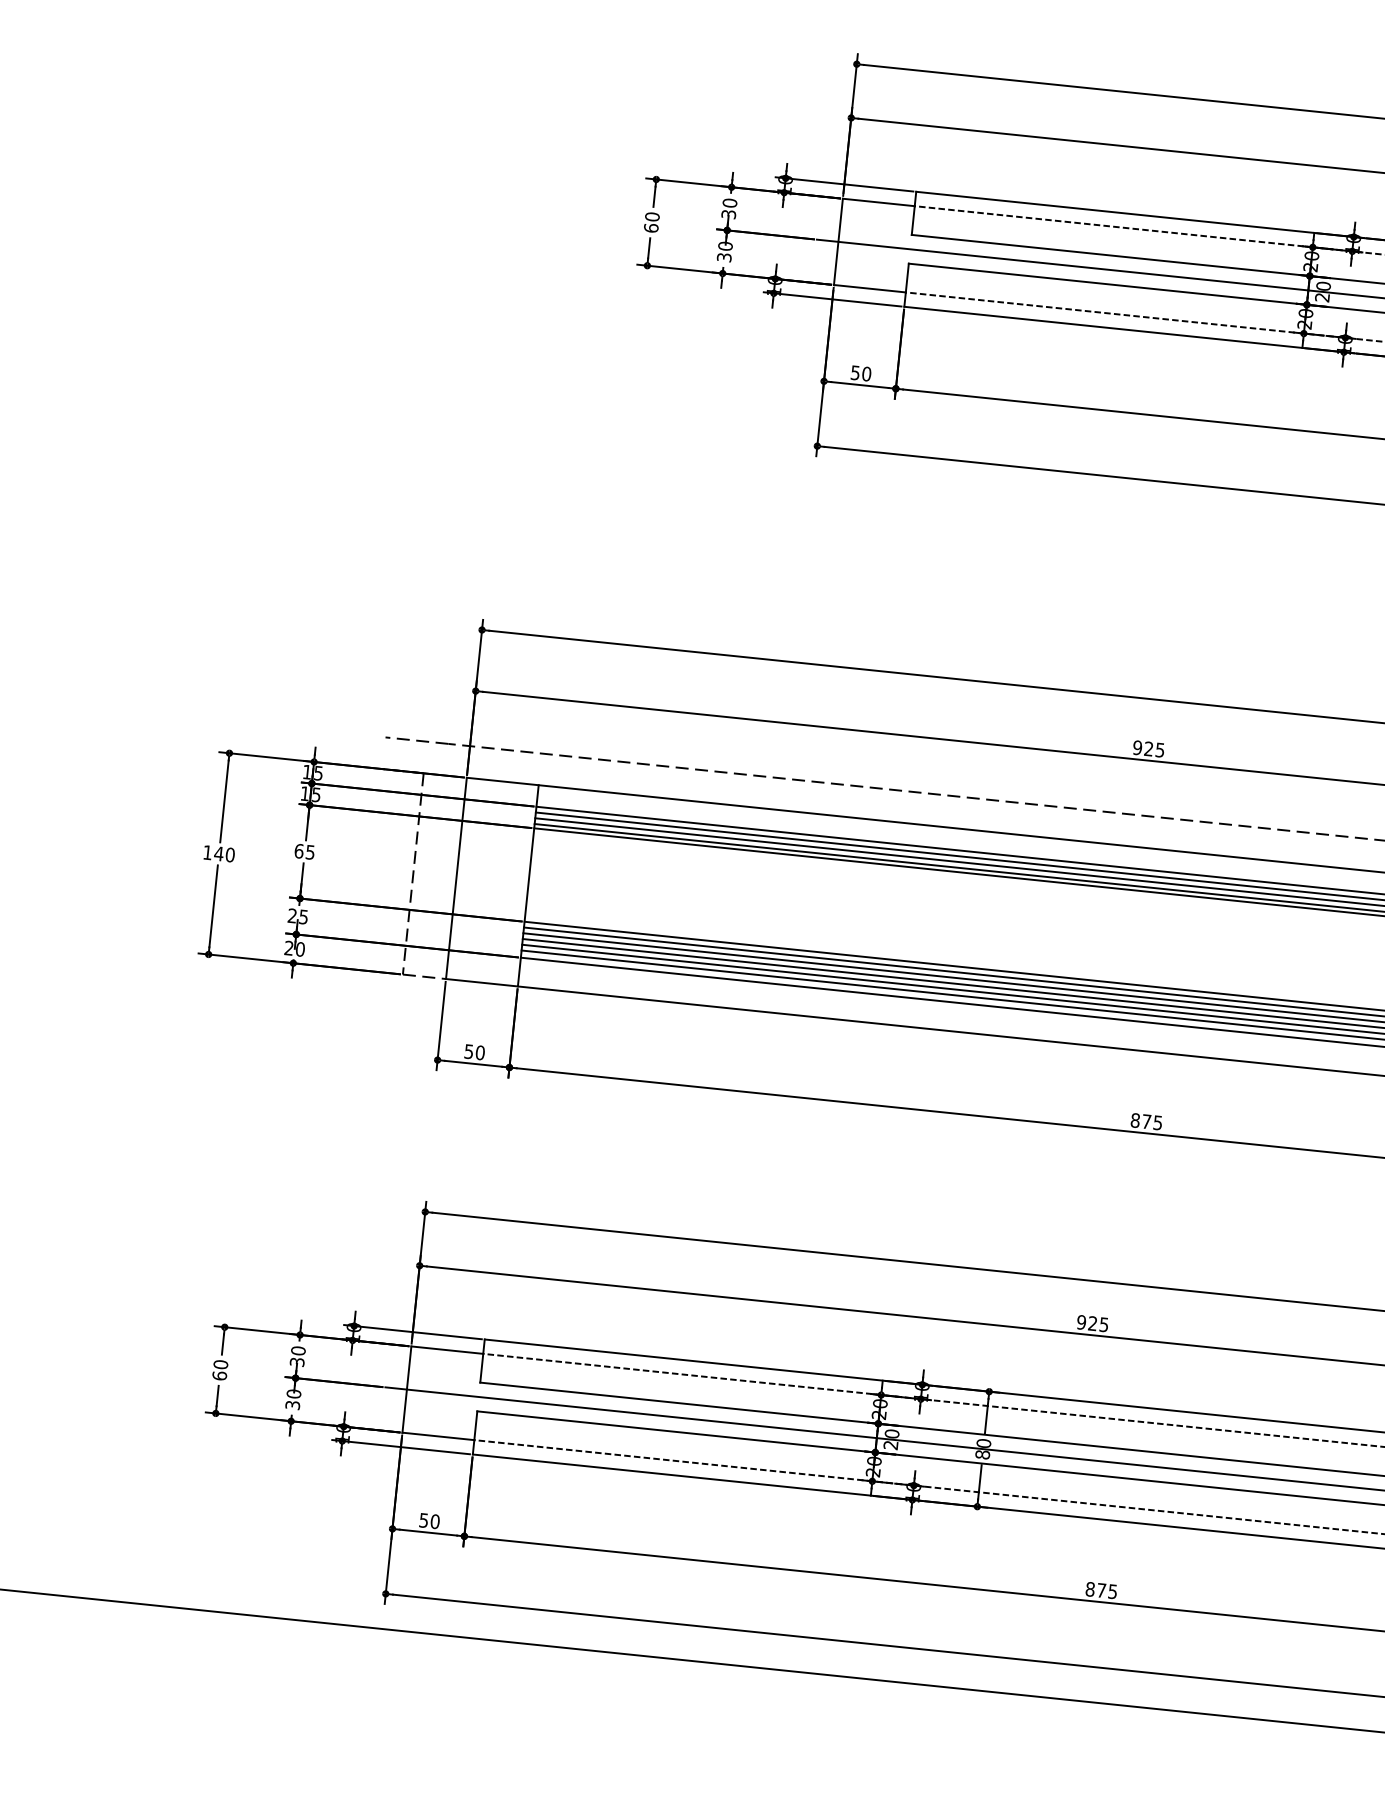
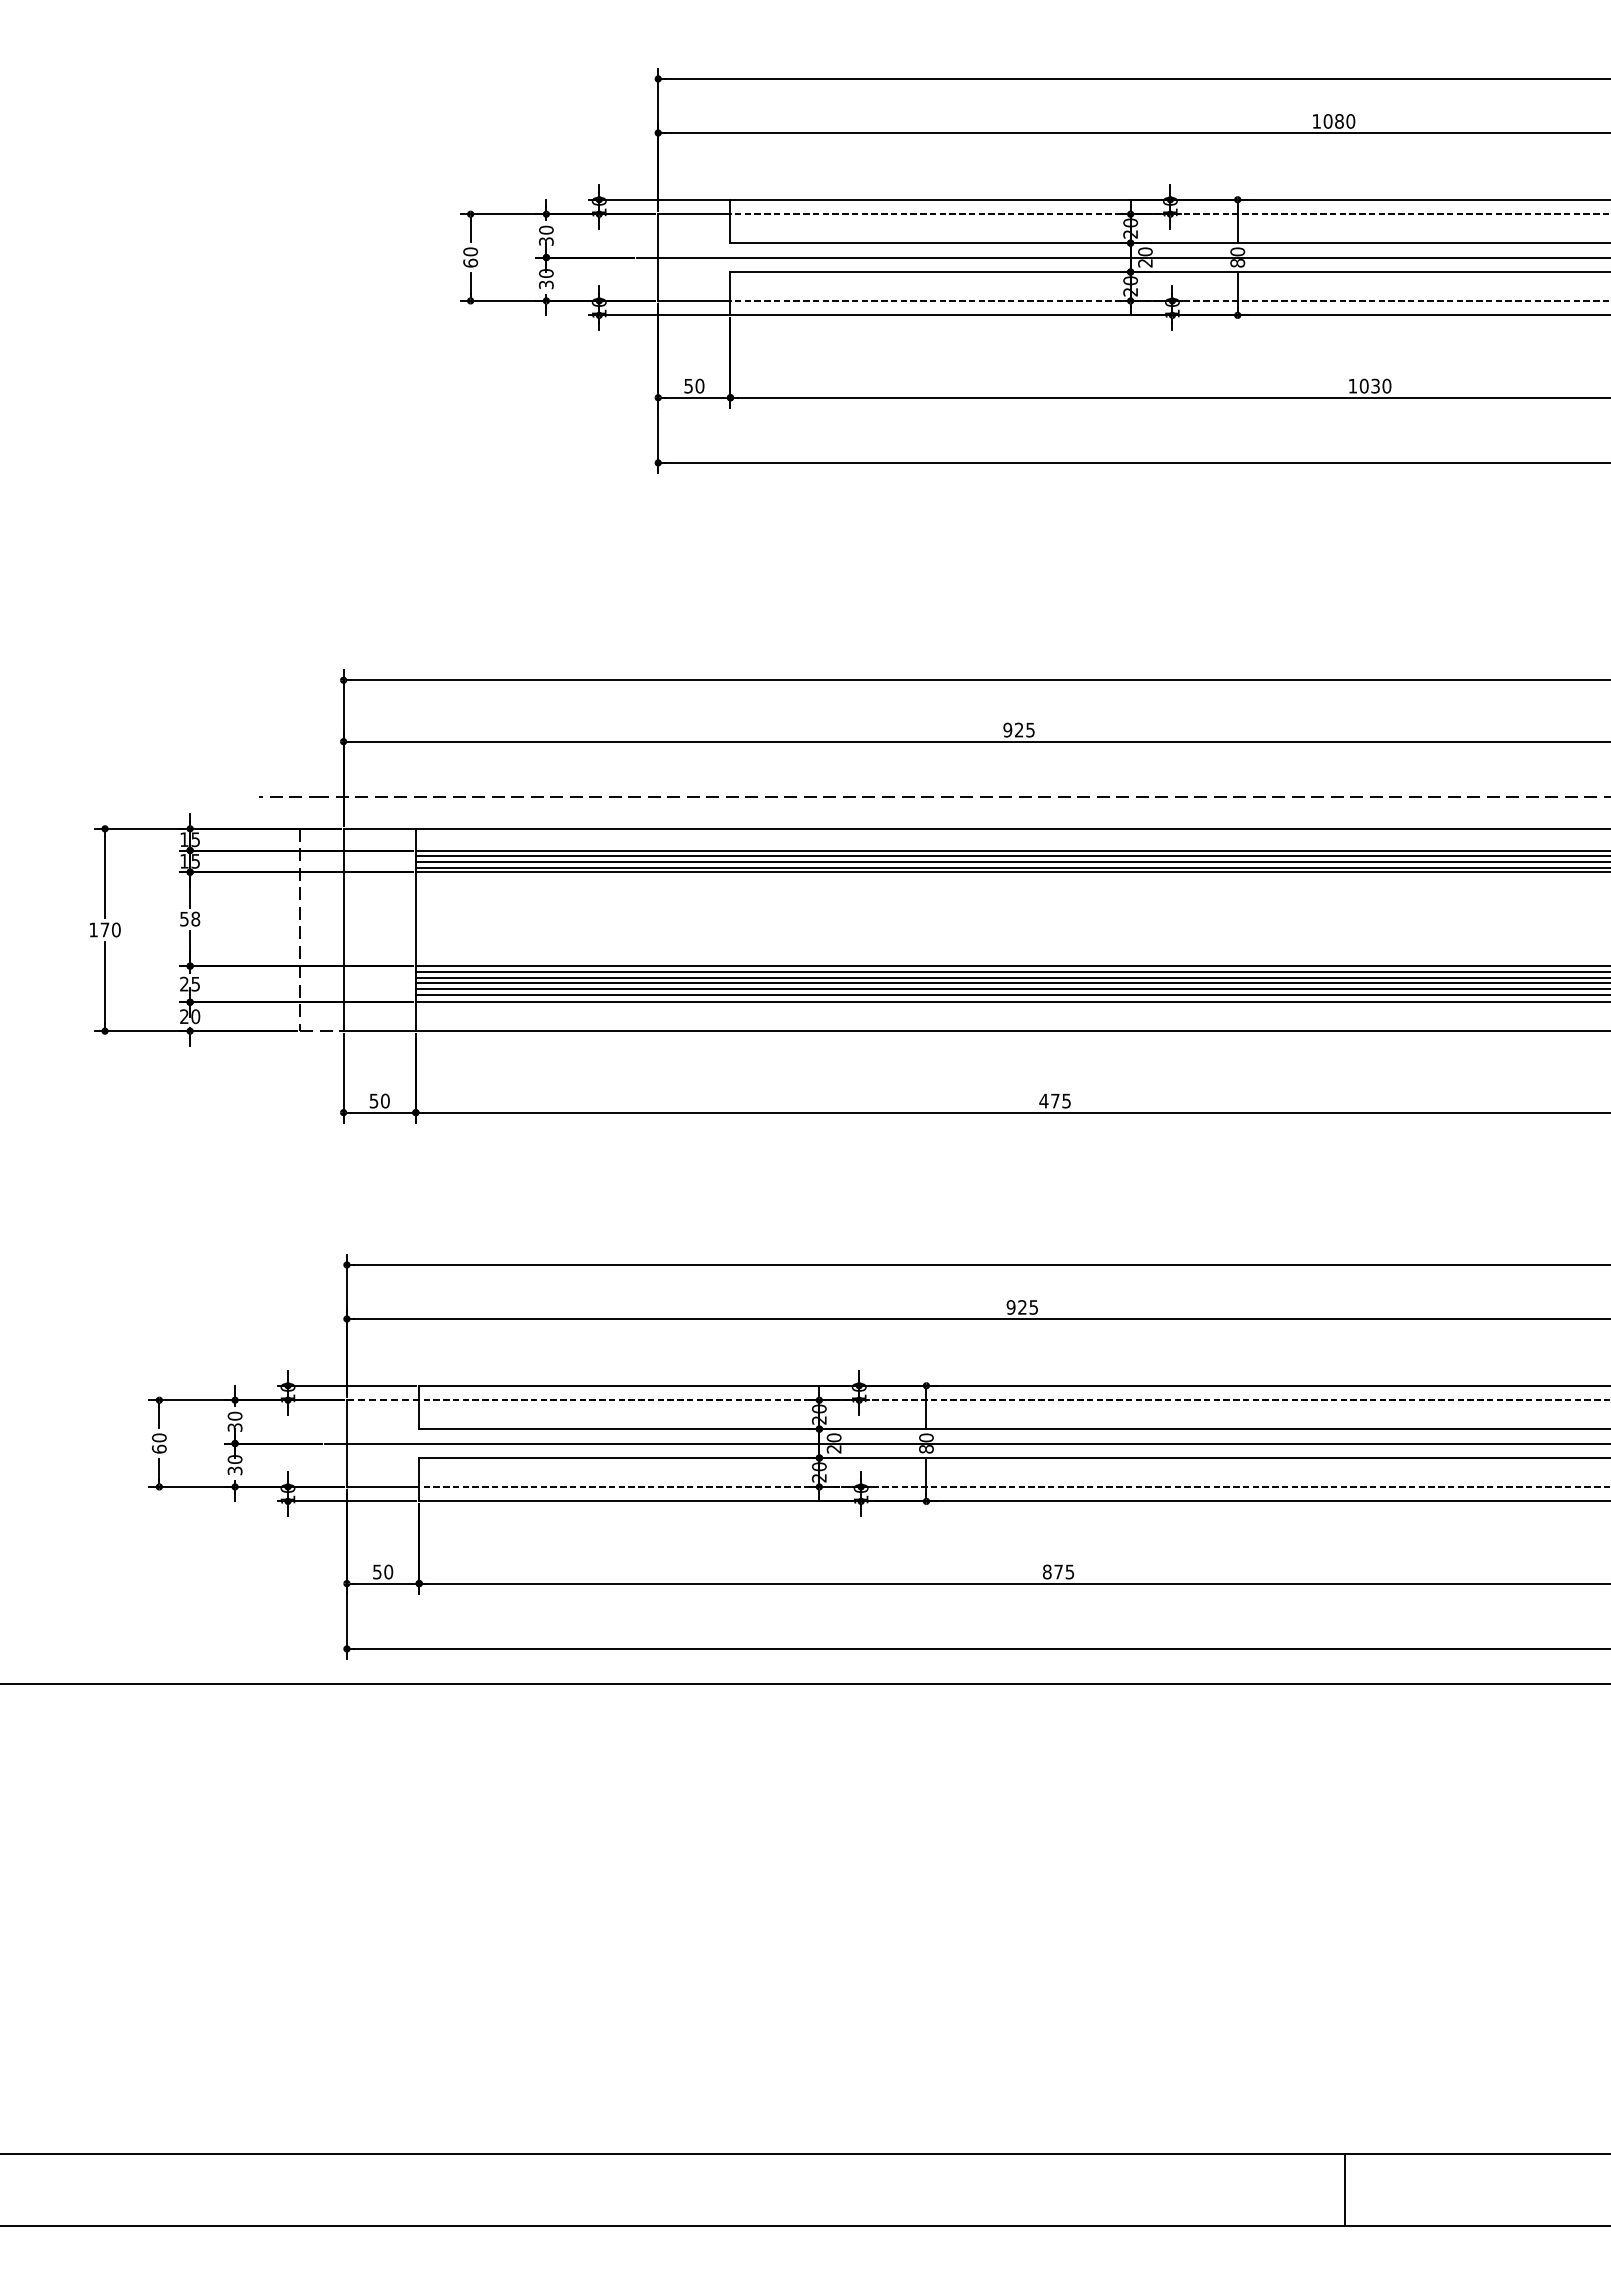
text: (305, 851) -> (190, 918), 65 -> 58
text: (218, 853) -> (104, 929), 140 -> 170
text: (1135, 1119) -> (1043, 1100), 875 -> 475
line: (447, 1350) -> (383, 1400), solid -> dashed

